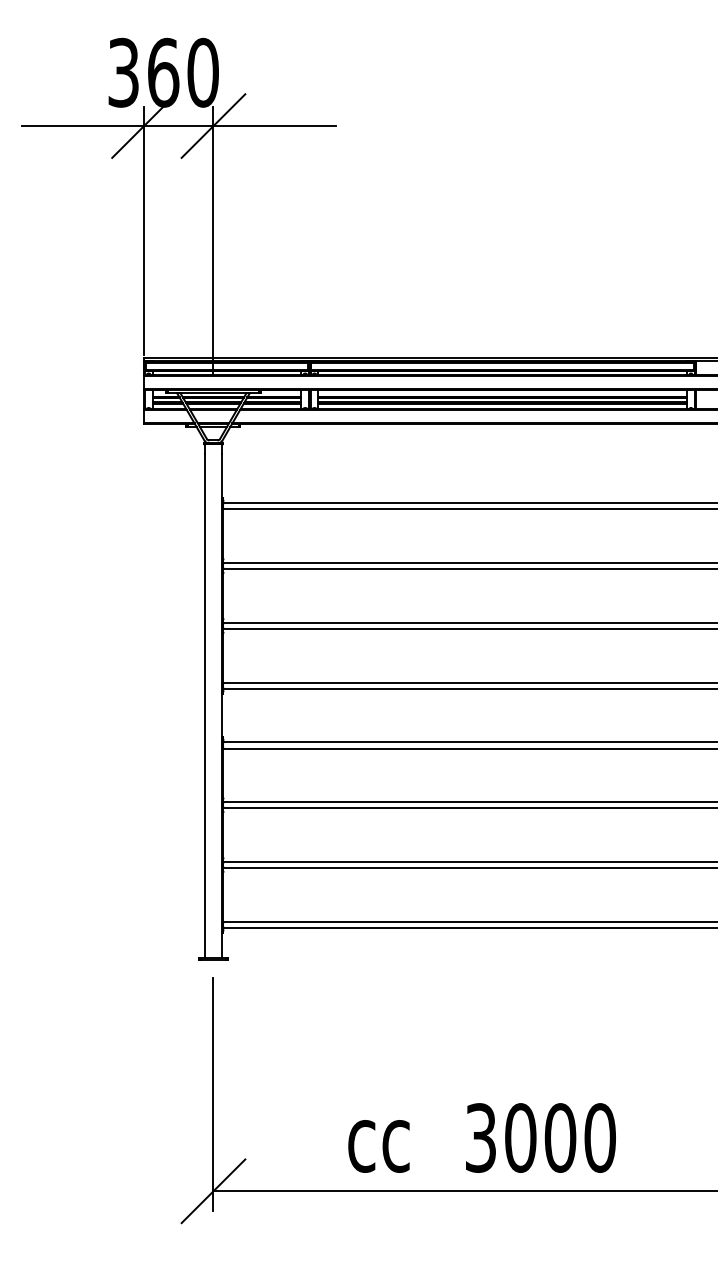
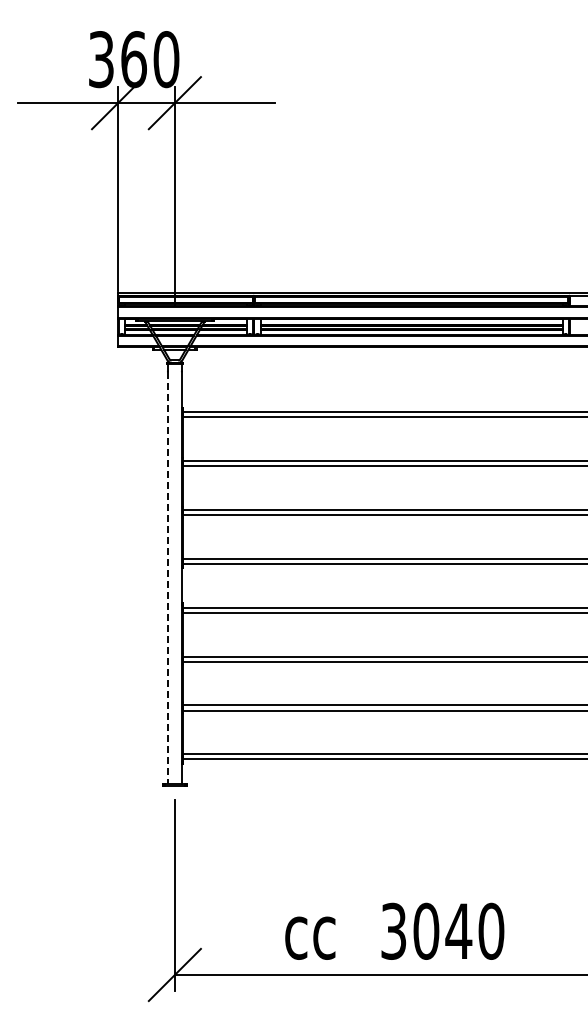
line: (204, 706) -> (167, 578), solid -> dashed
text: (559, 1136) -> (458, 930), 3000 -> 3040

